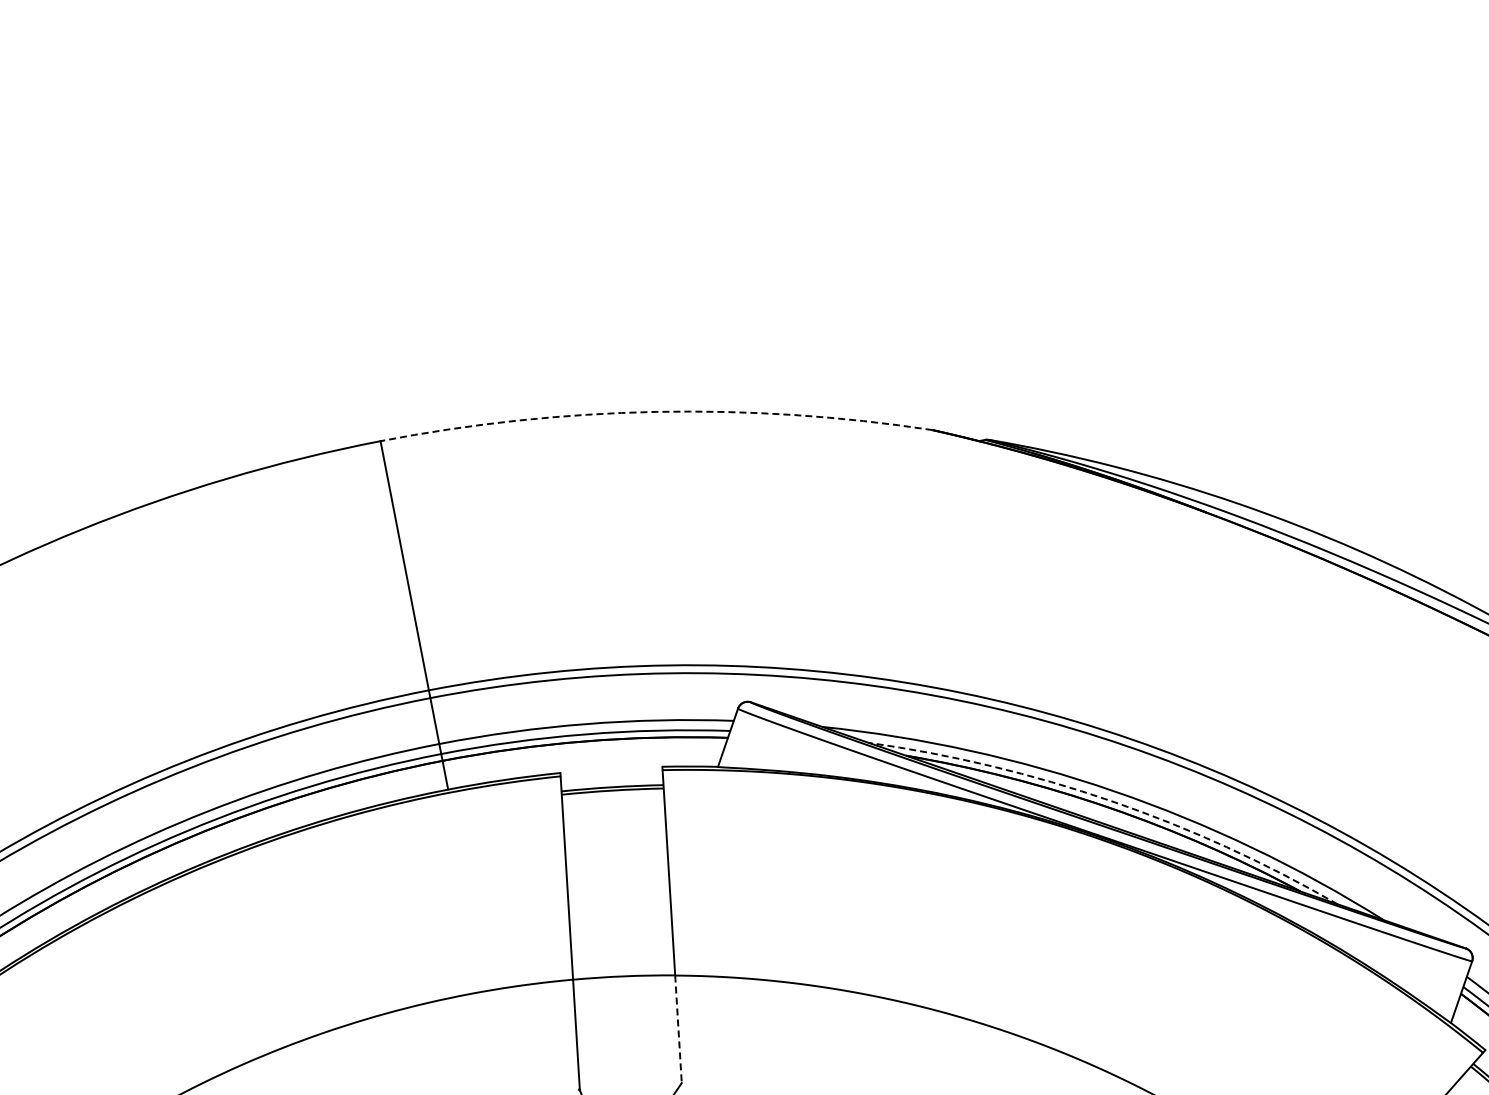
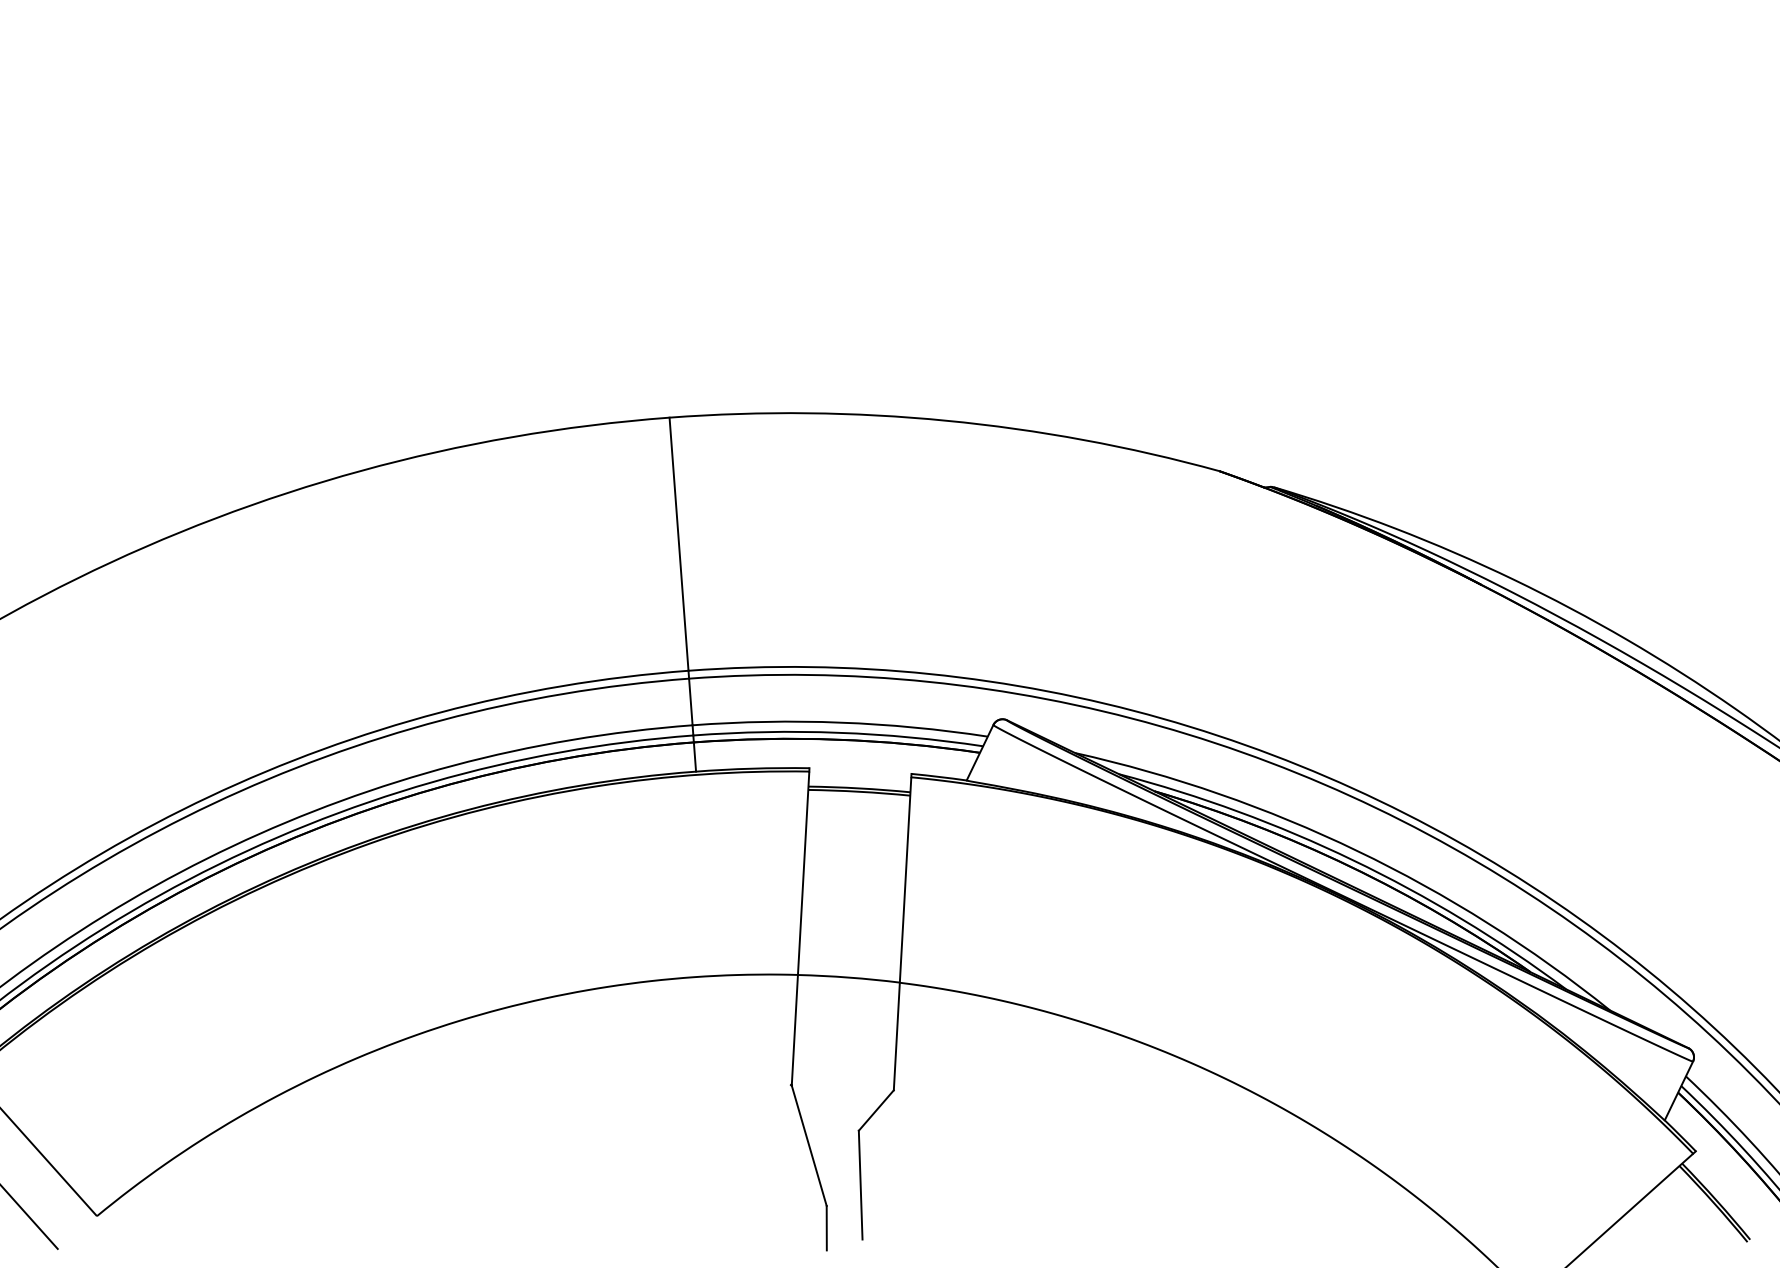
arc: (655, 411) -> (946, 420), dashed -> solid
arc: (1110, 801) -> (1352, 860), dashed -> solid
line: (678, 1029) -> (896, 1036), dashed -> solid

